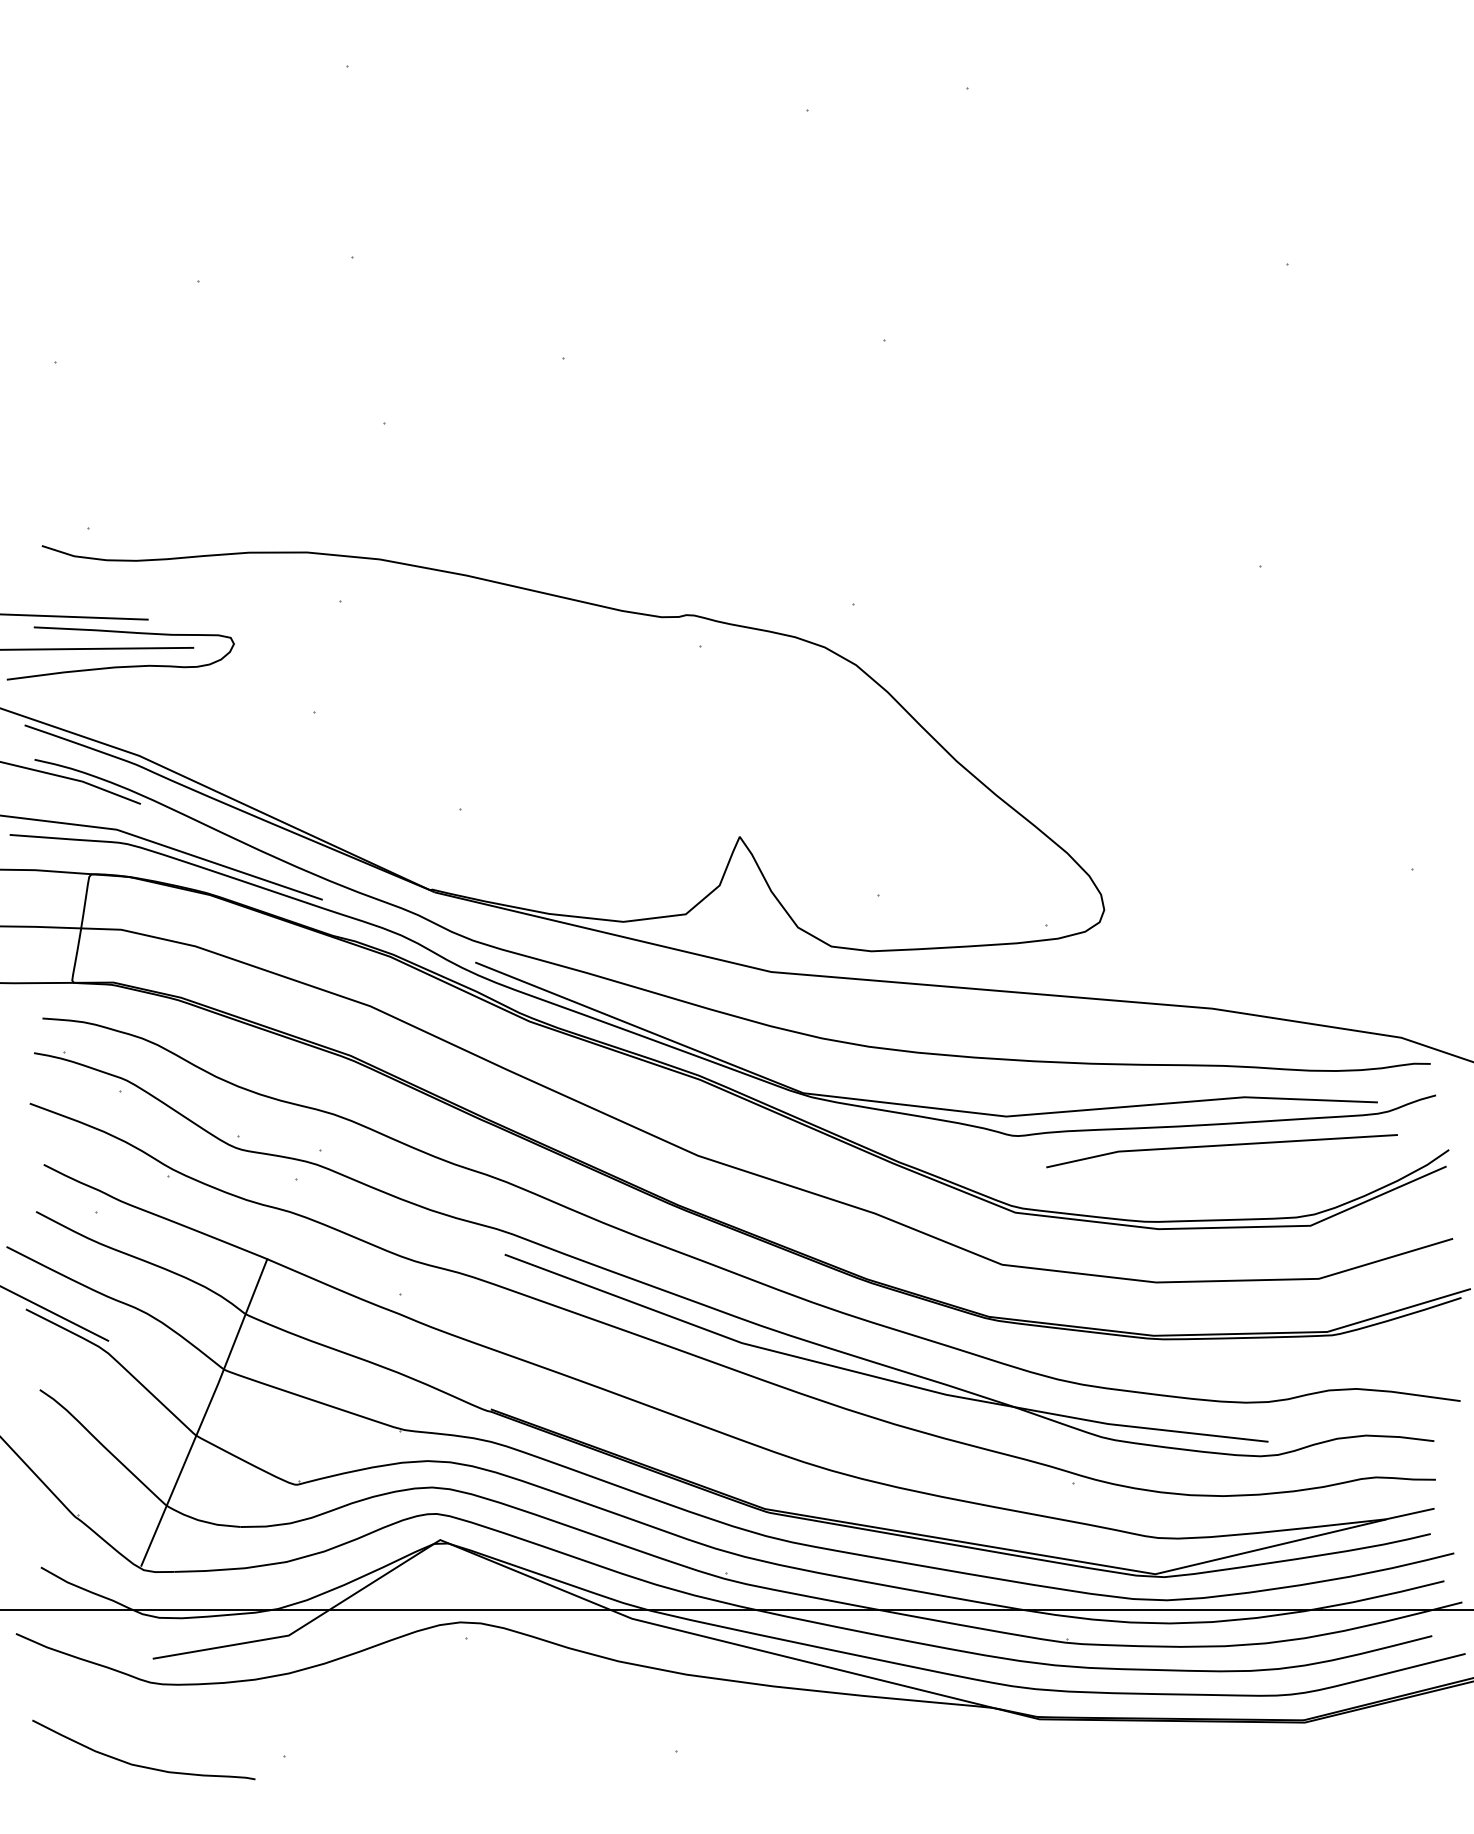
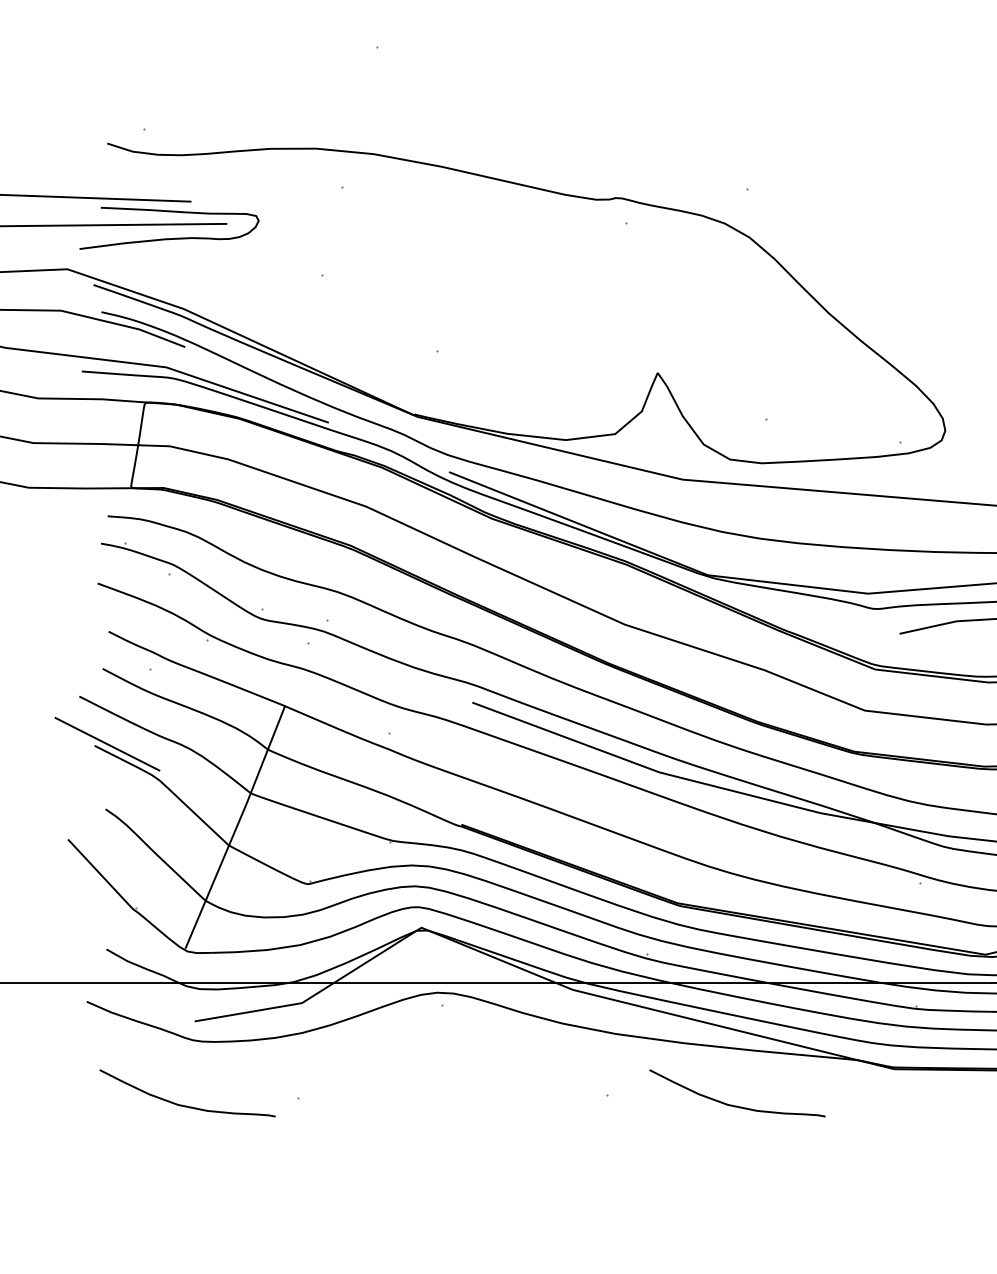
curve: (839, 1765) -> (736, 1105), added

